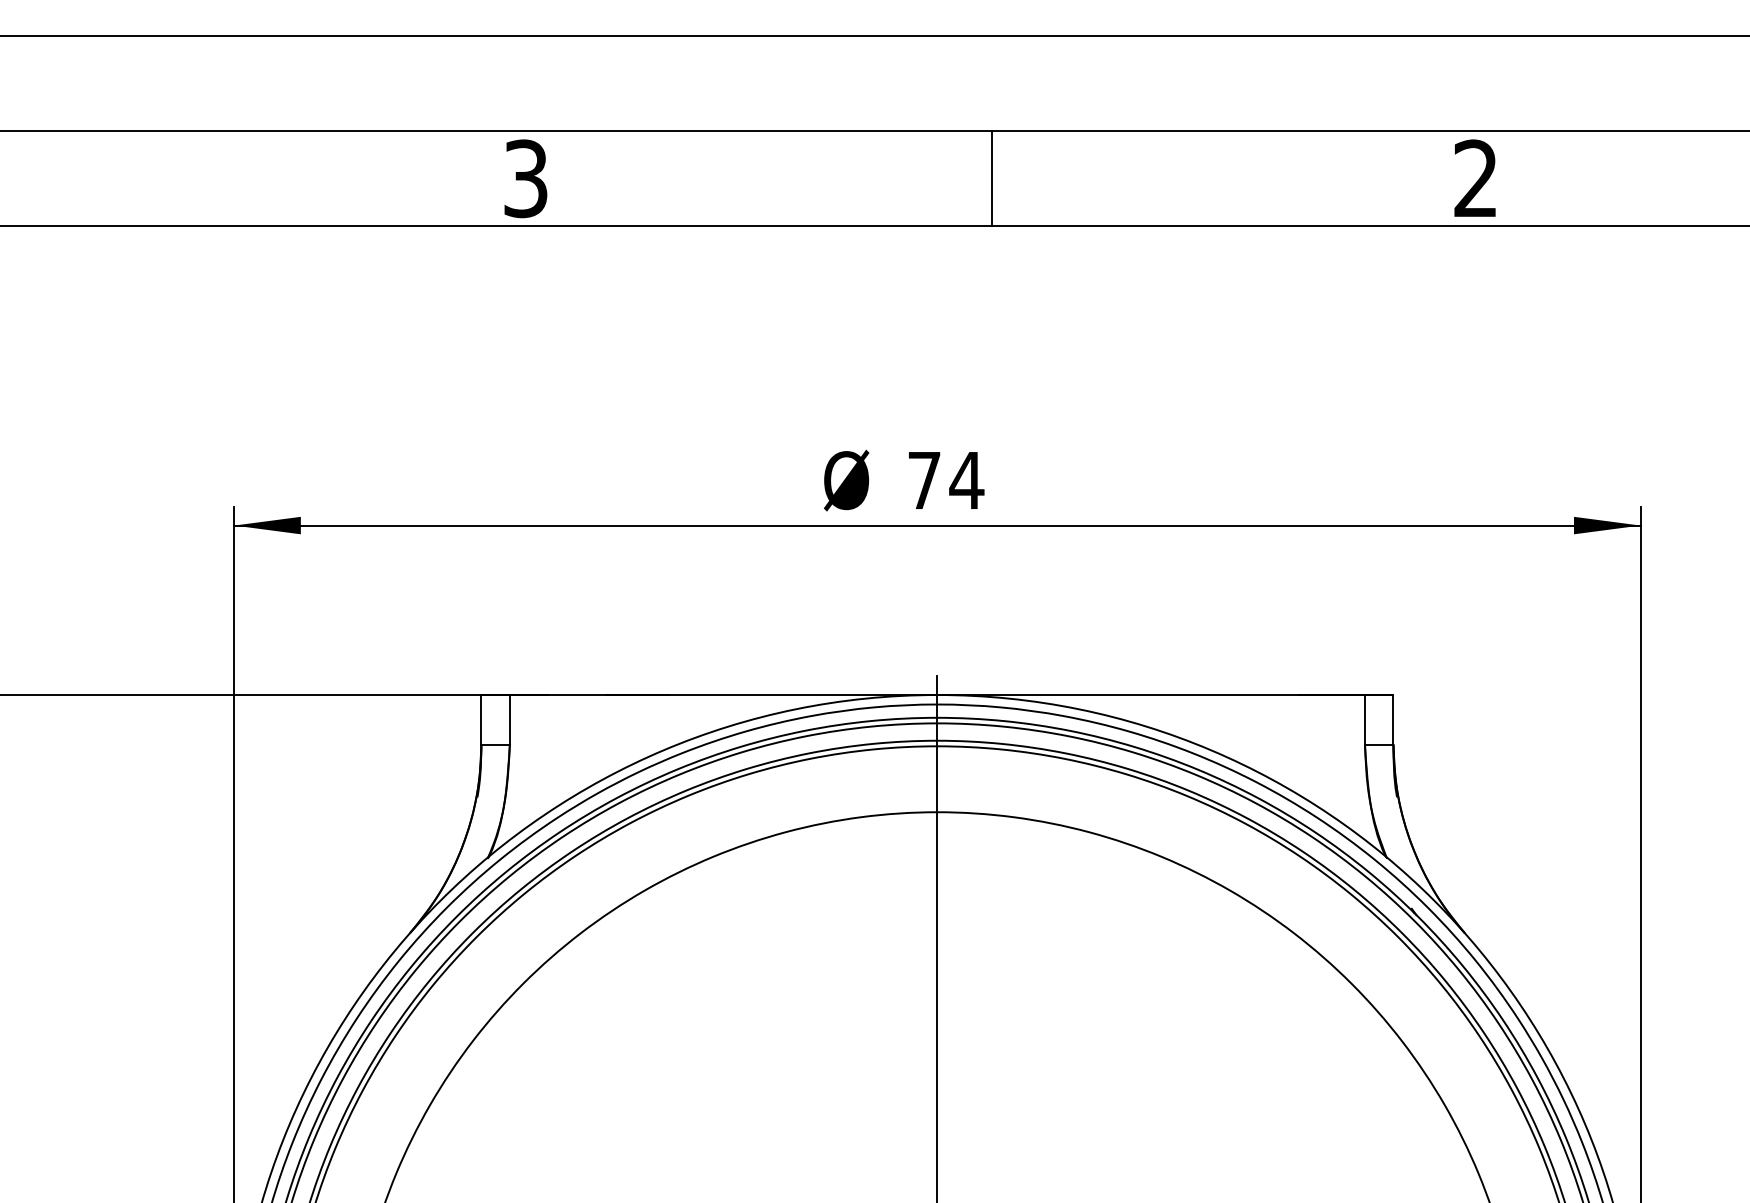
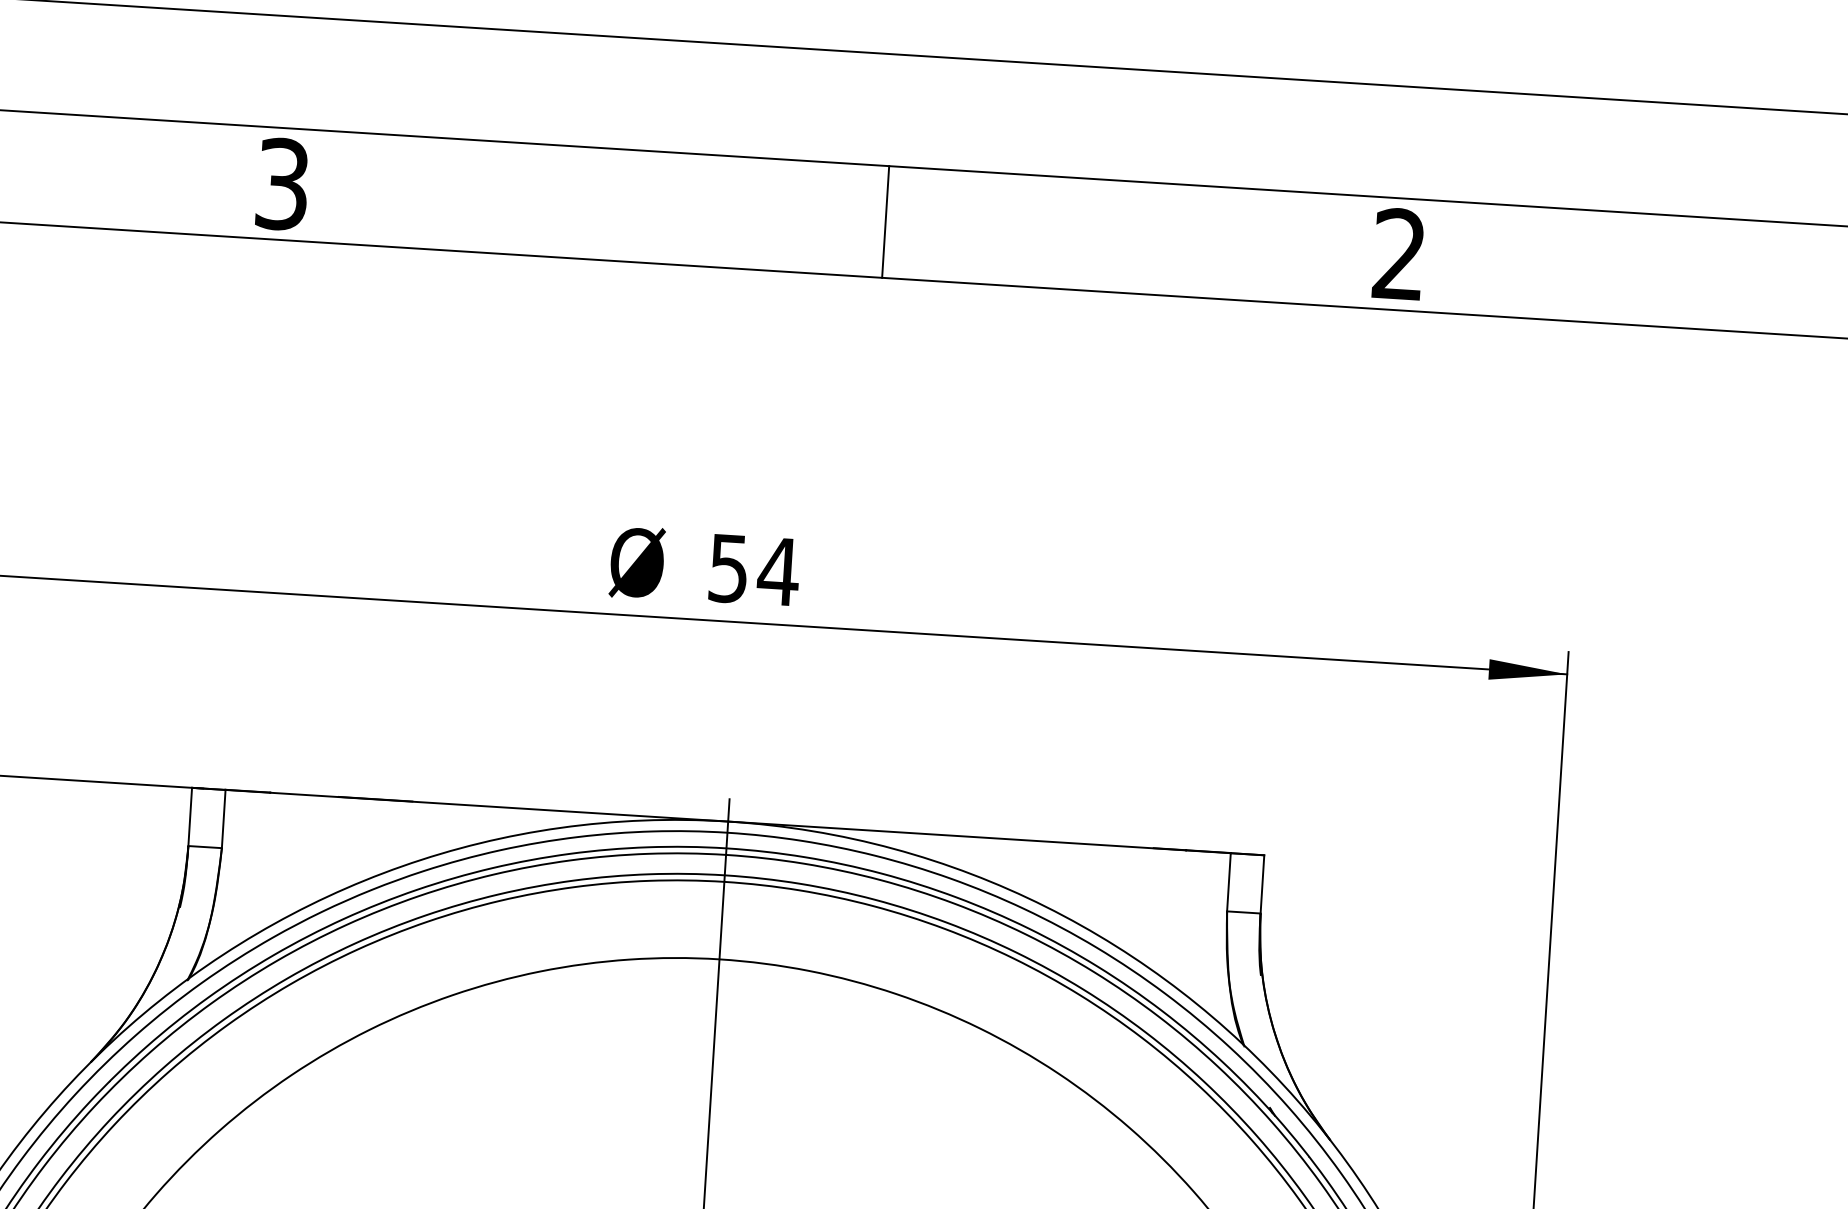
line: (991, 178) -> (885, 221), moved
text: (924, 481) -> (728, 569), 74 -> 54

